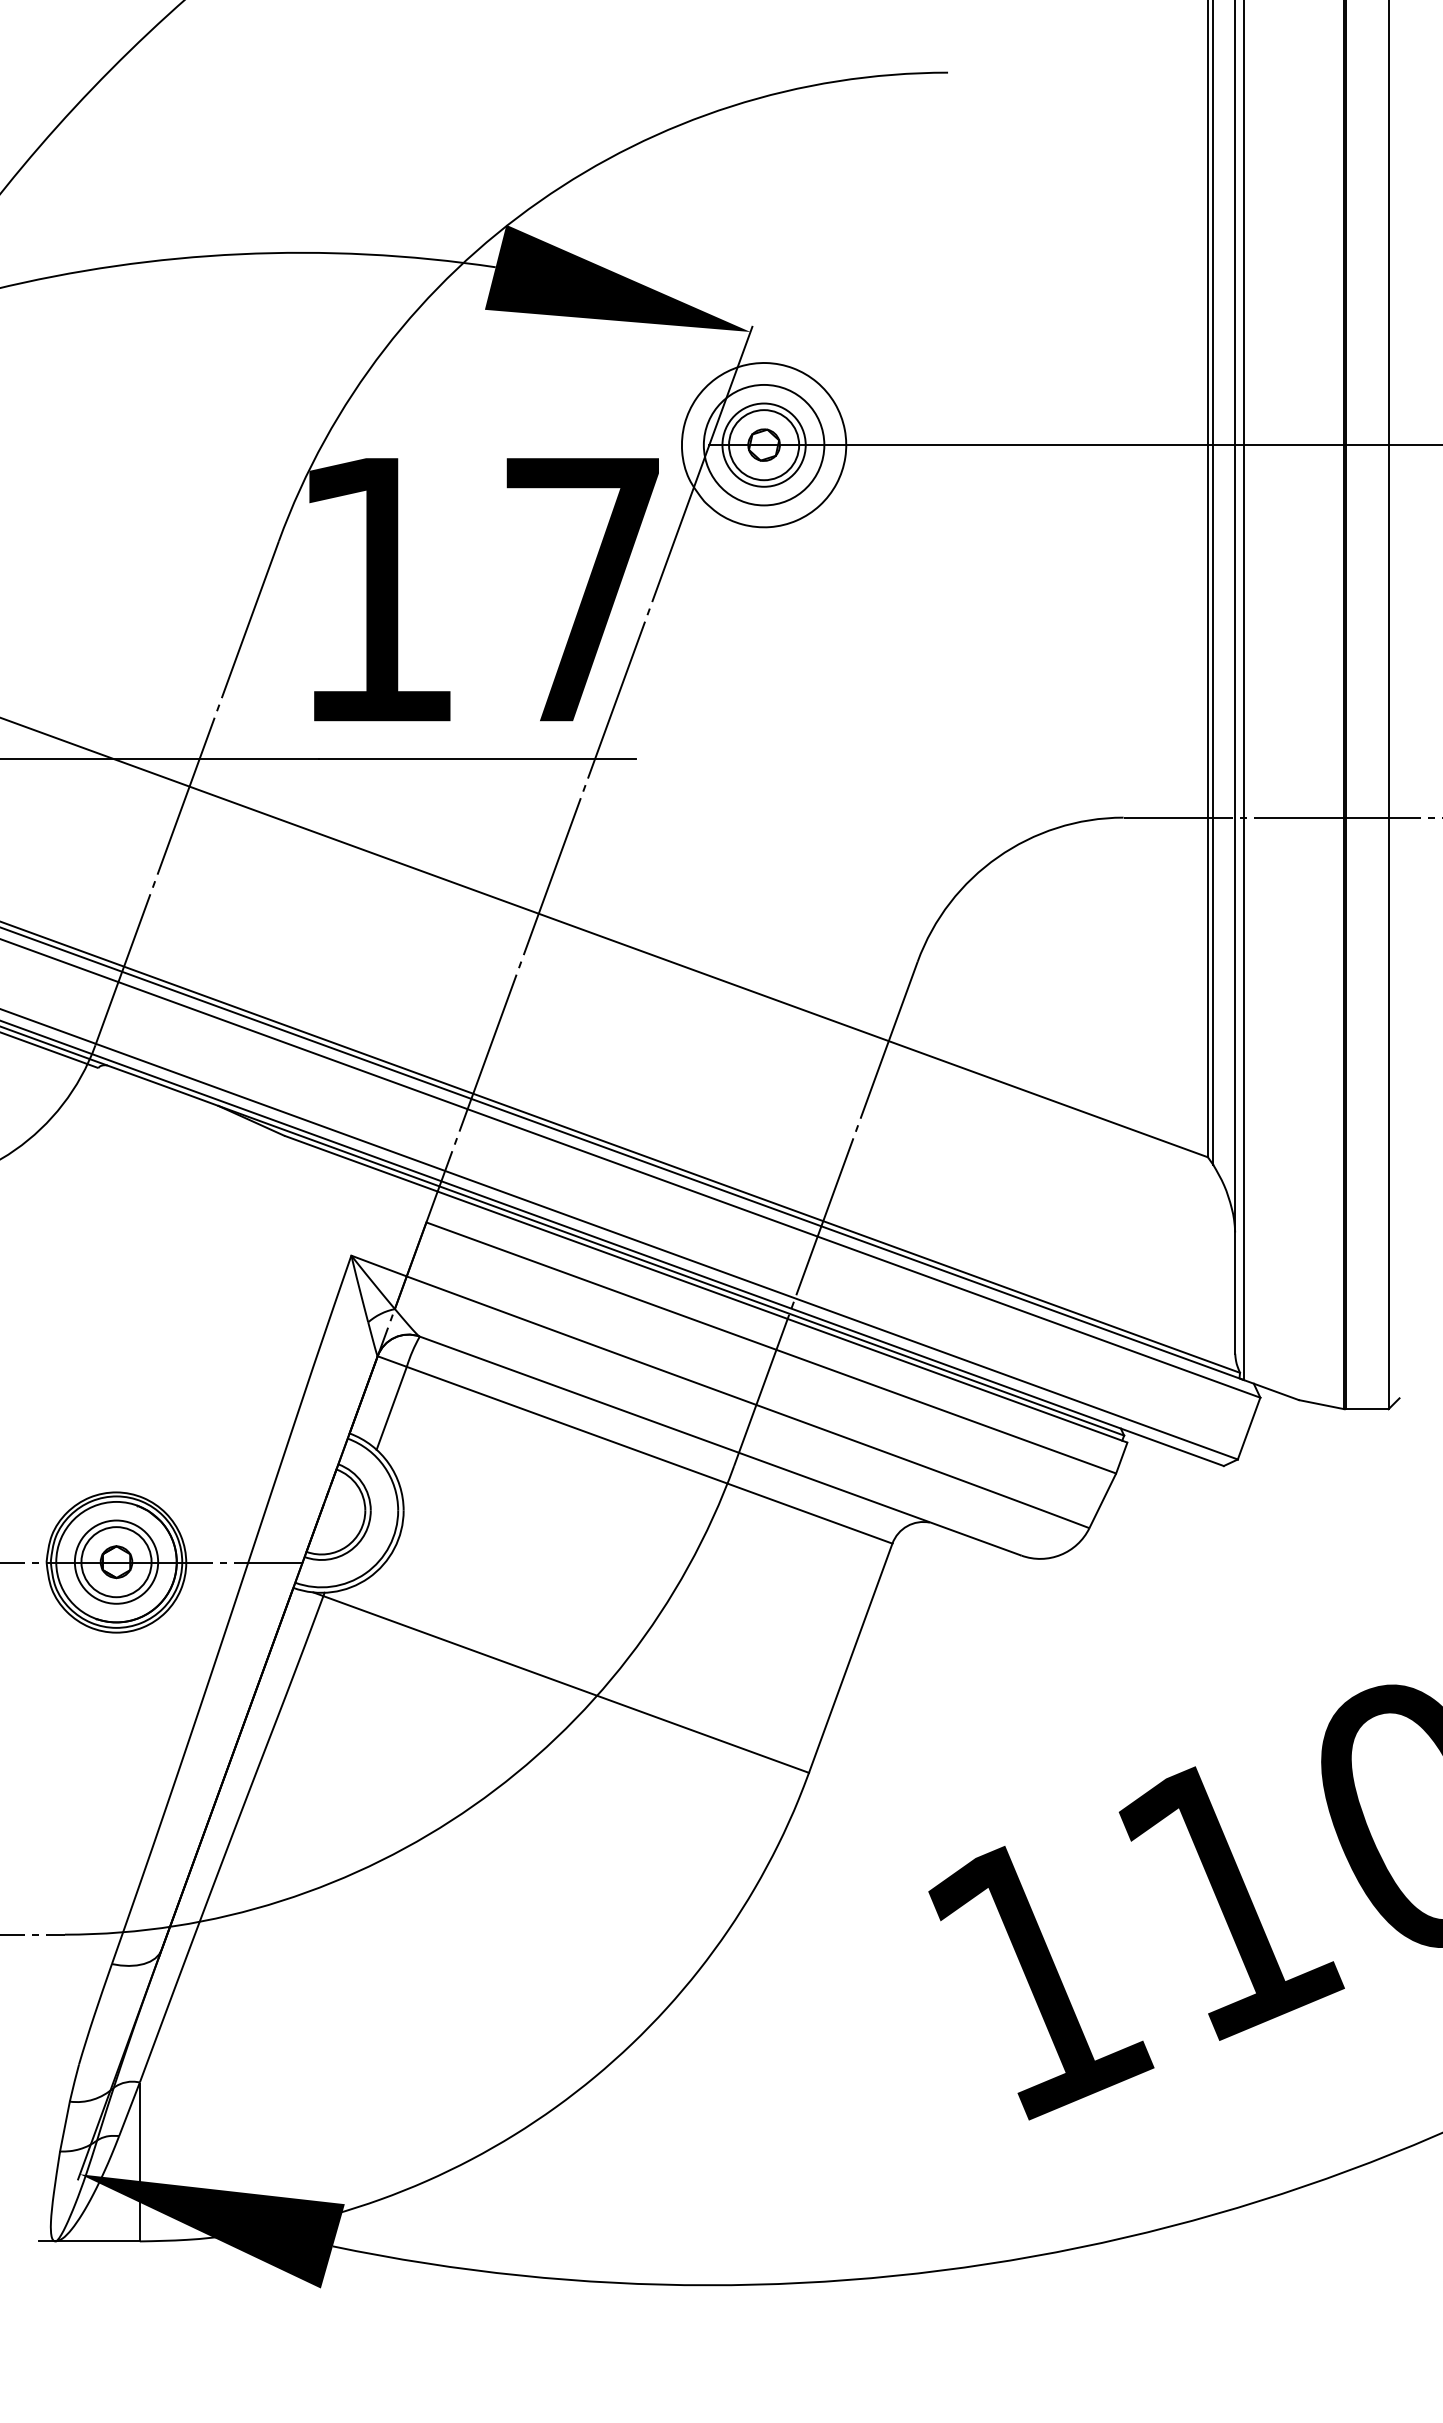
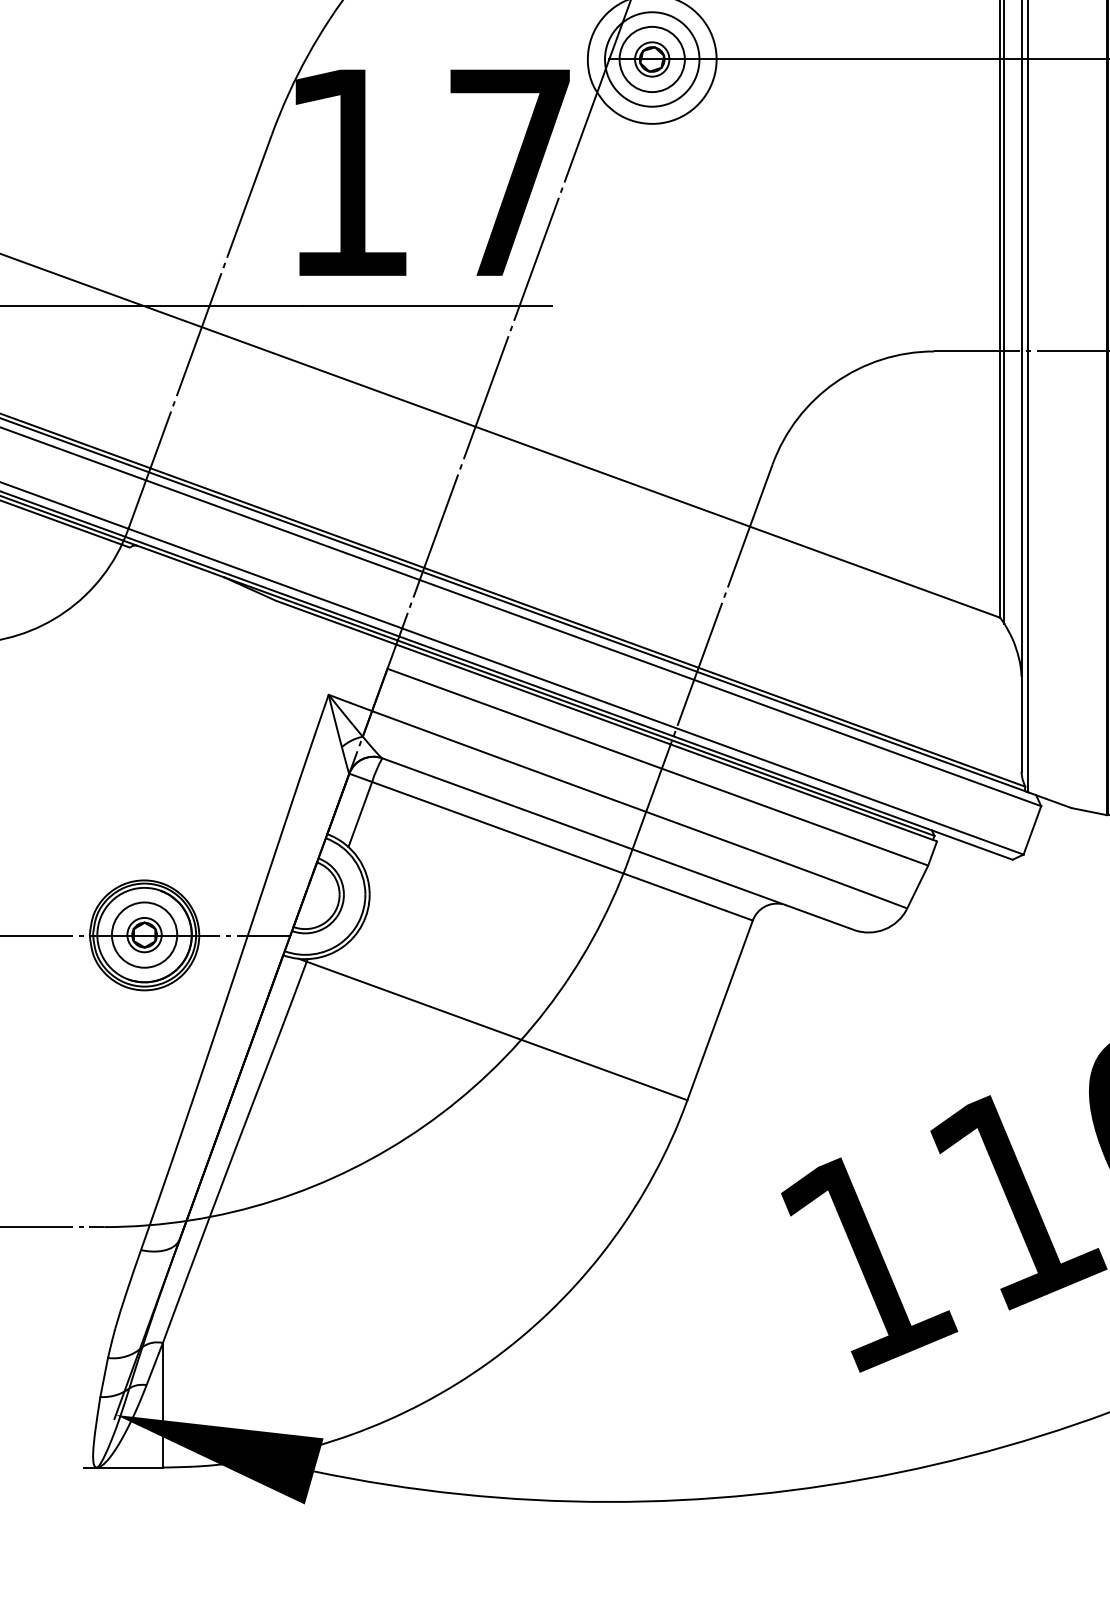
circle: (764, 445) -> (652, 59), size x0.62
circle: (116, 1562) -> (144, 935), size x0.62

